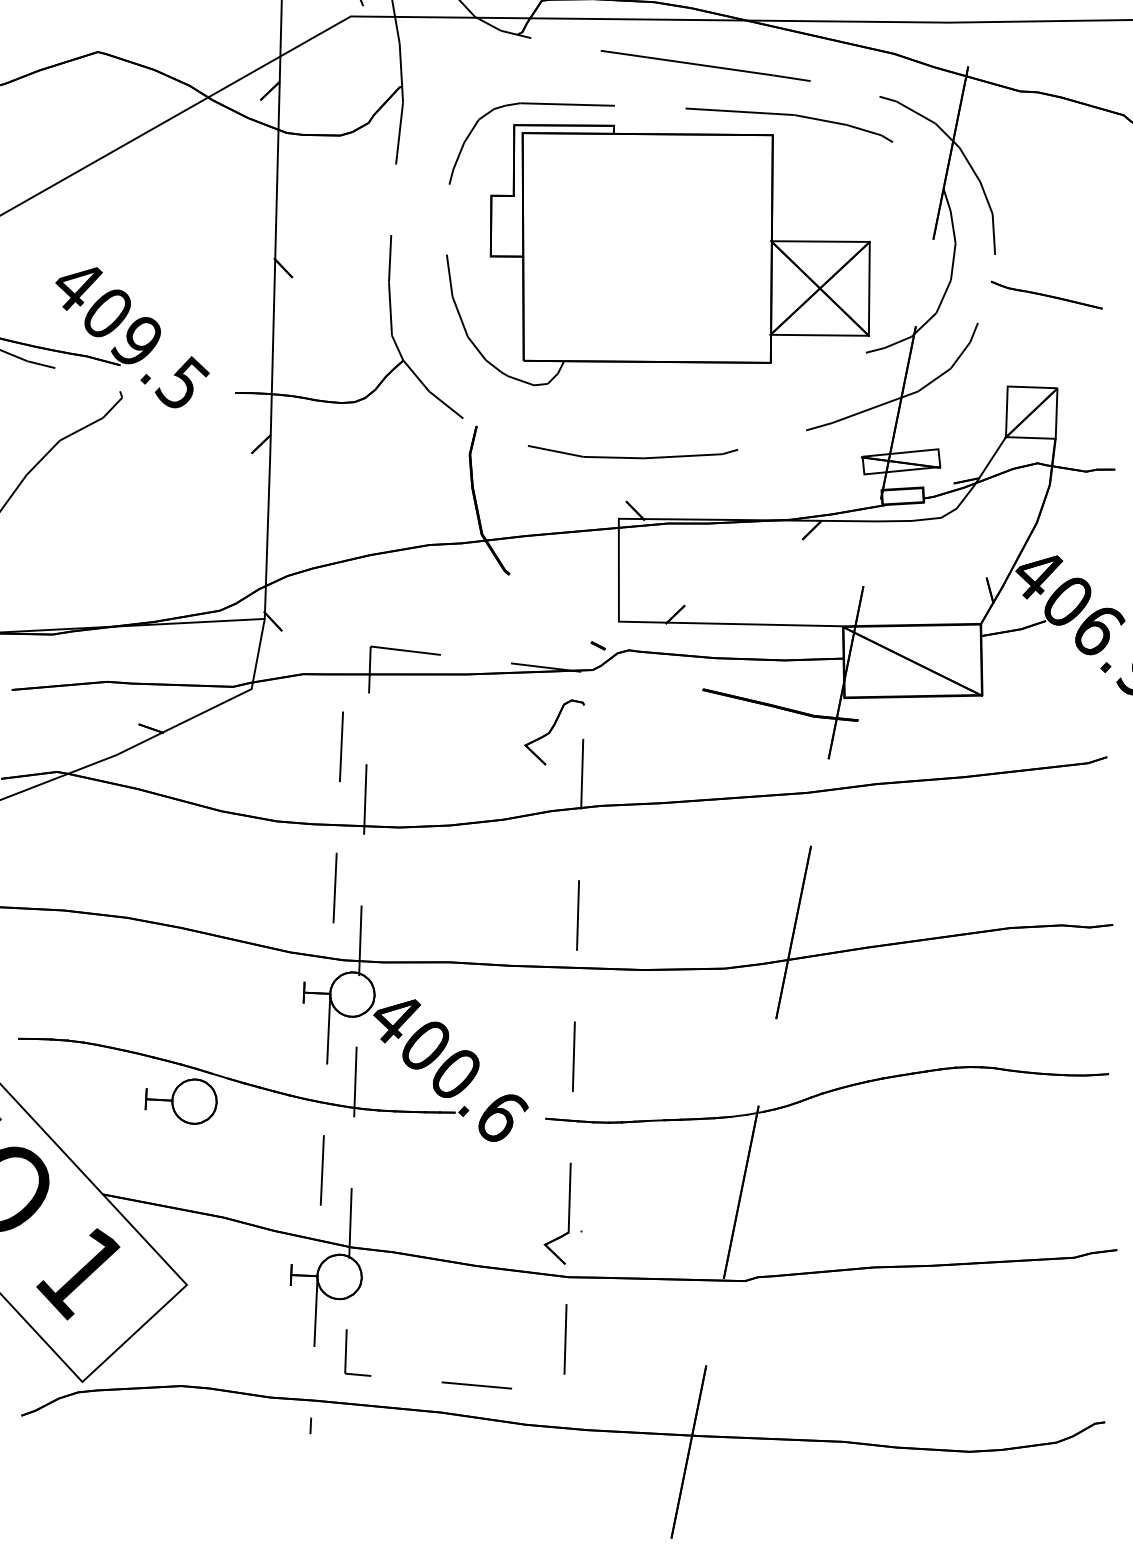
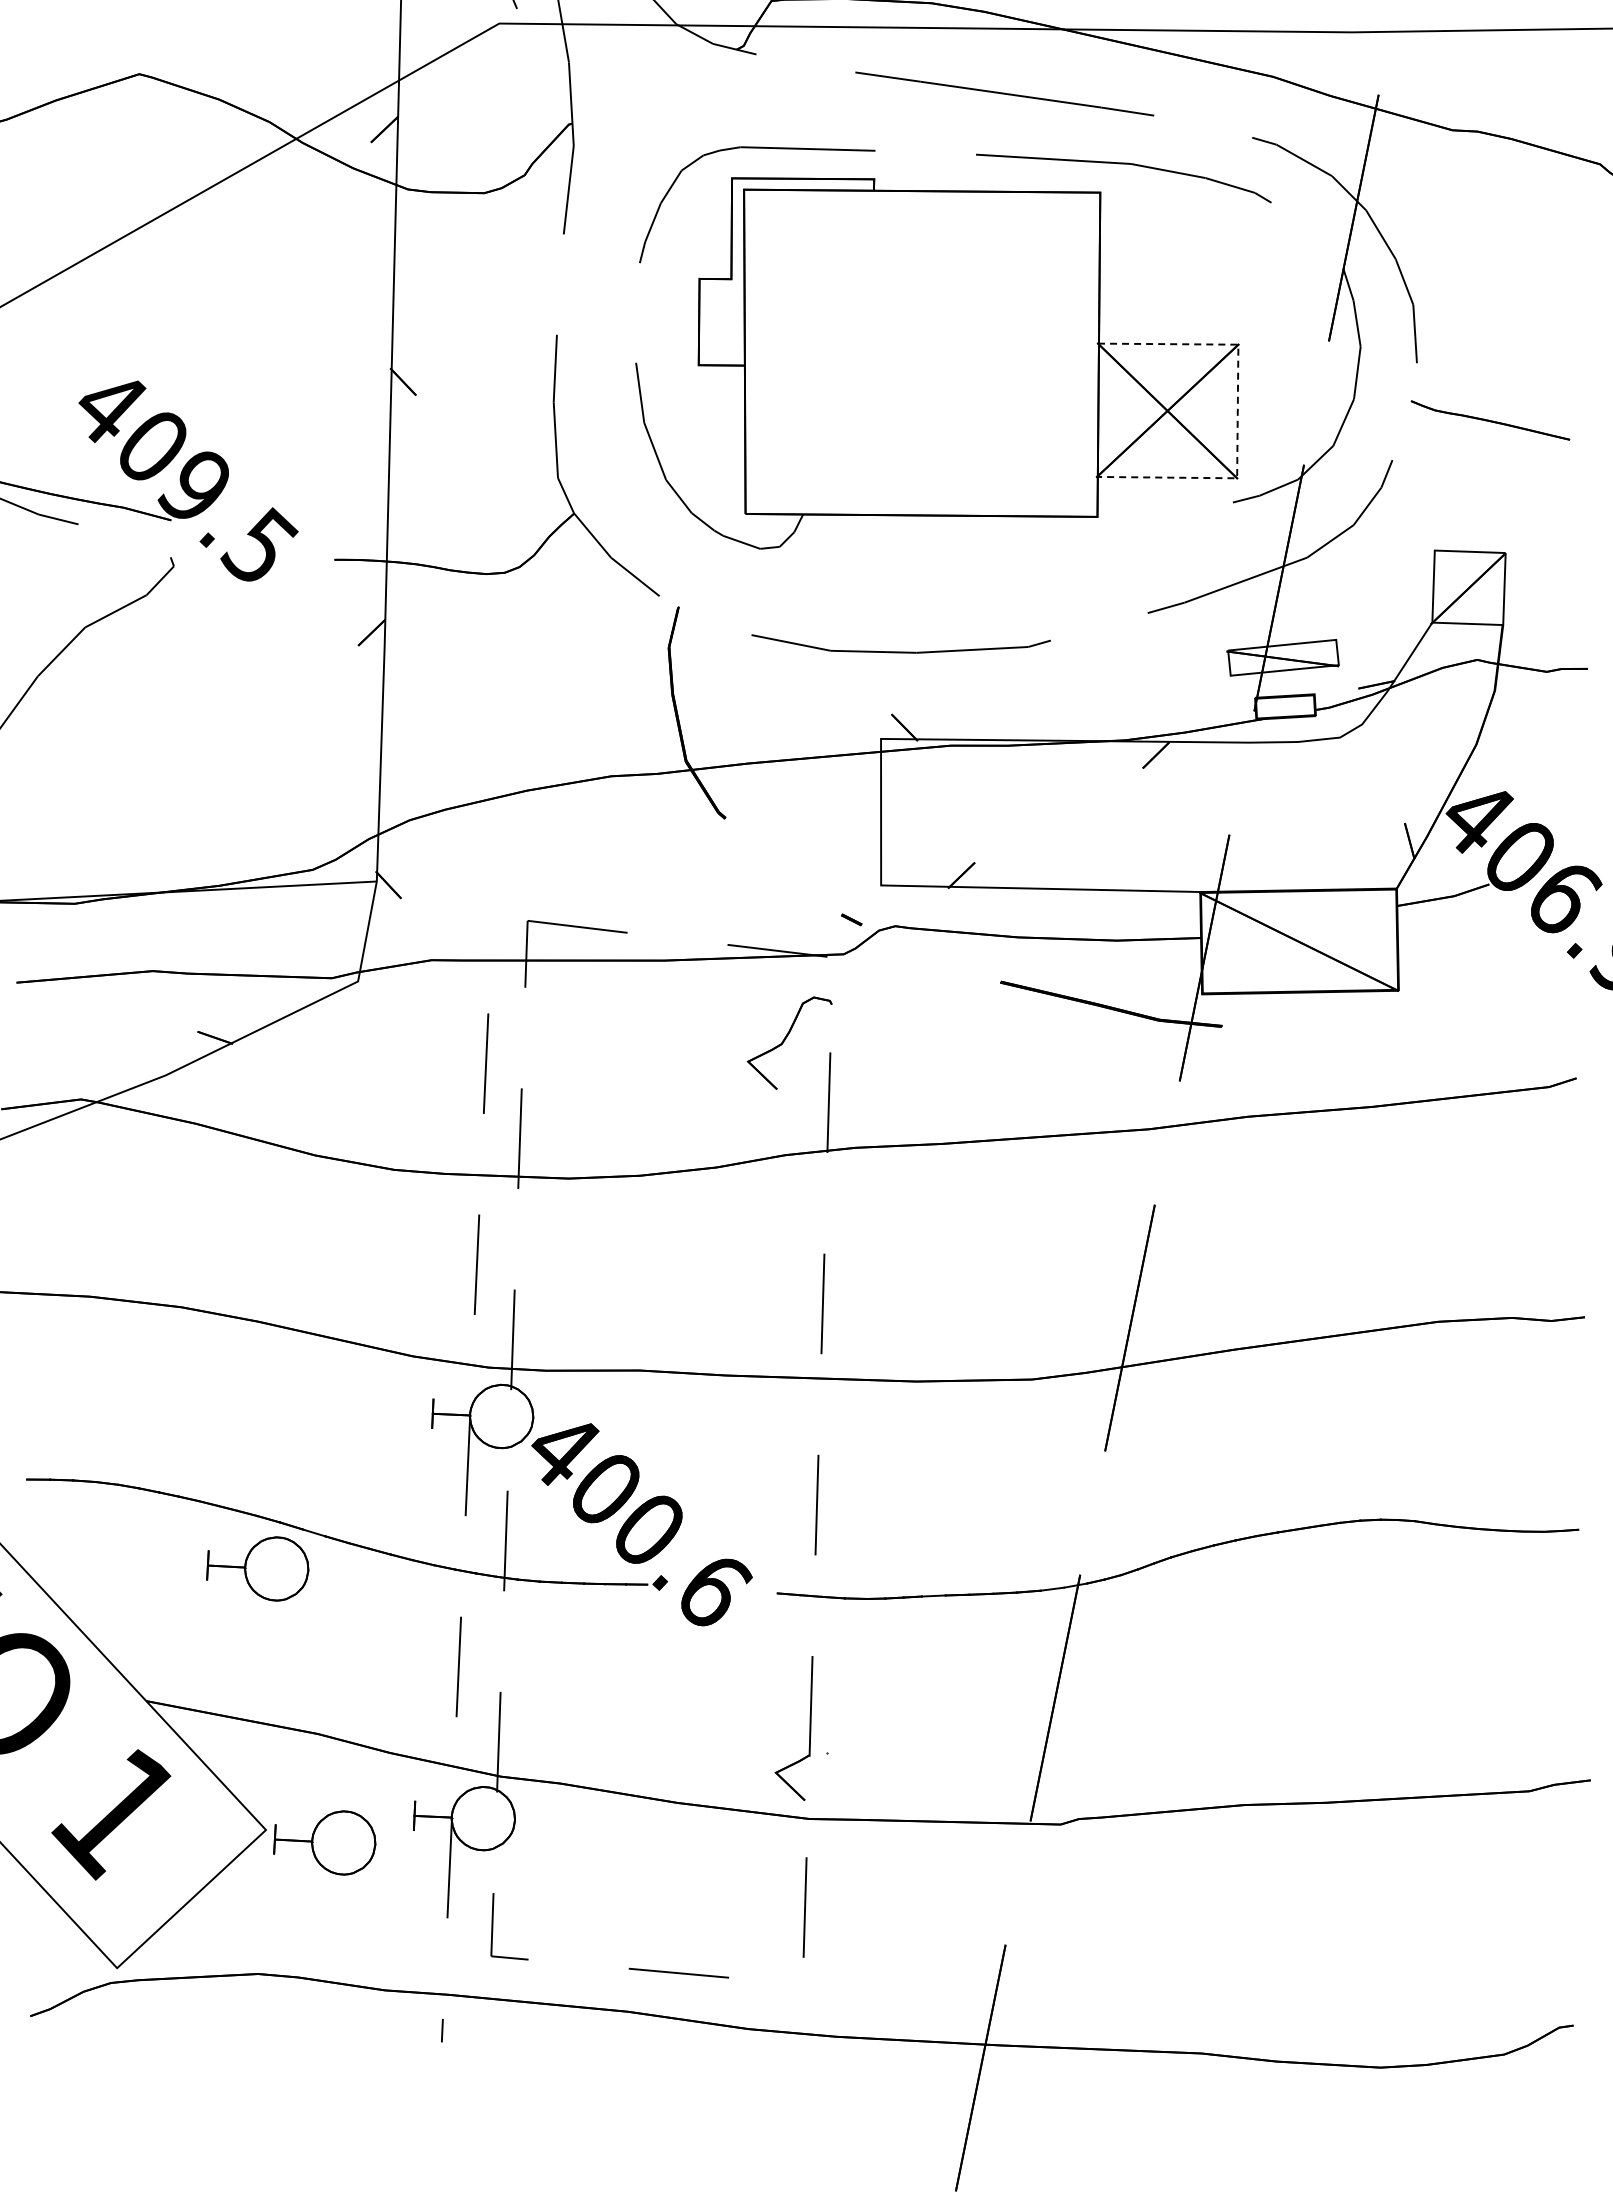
line: (869, 288) -> (1237, 411), solid -> dashed
part: (228, 1293) -> (324, 1842), added

